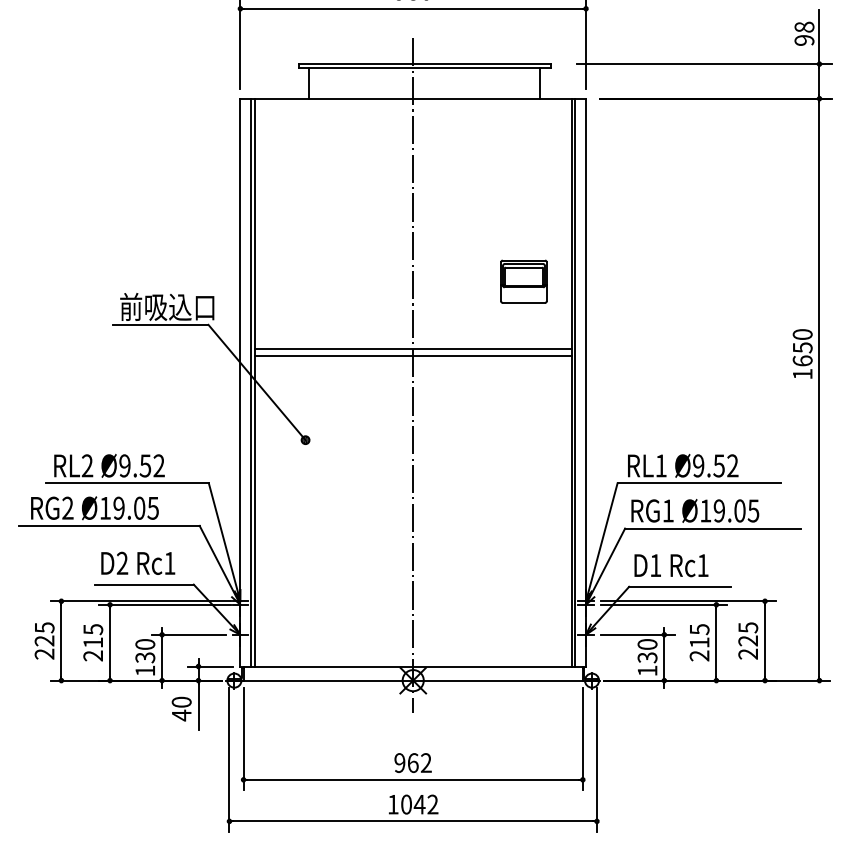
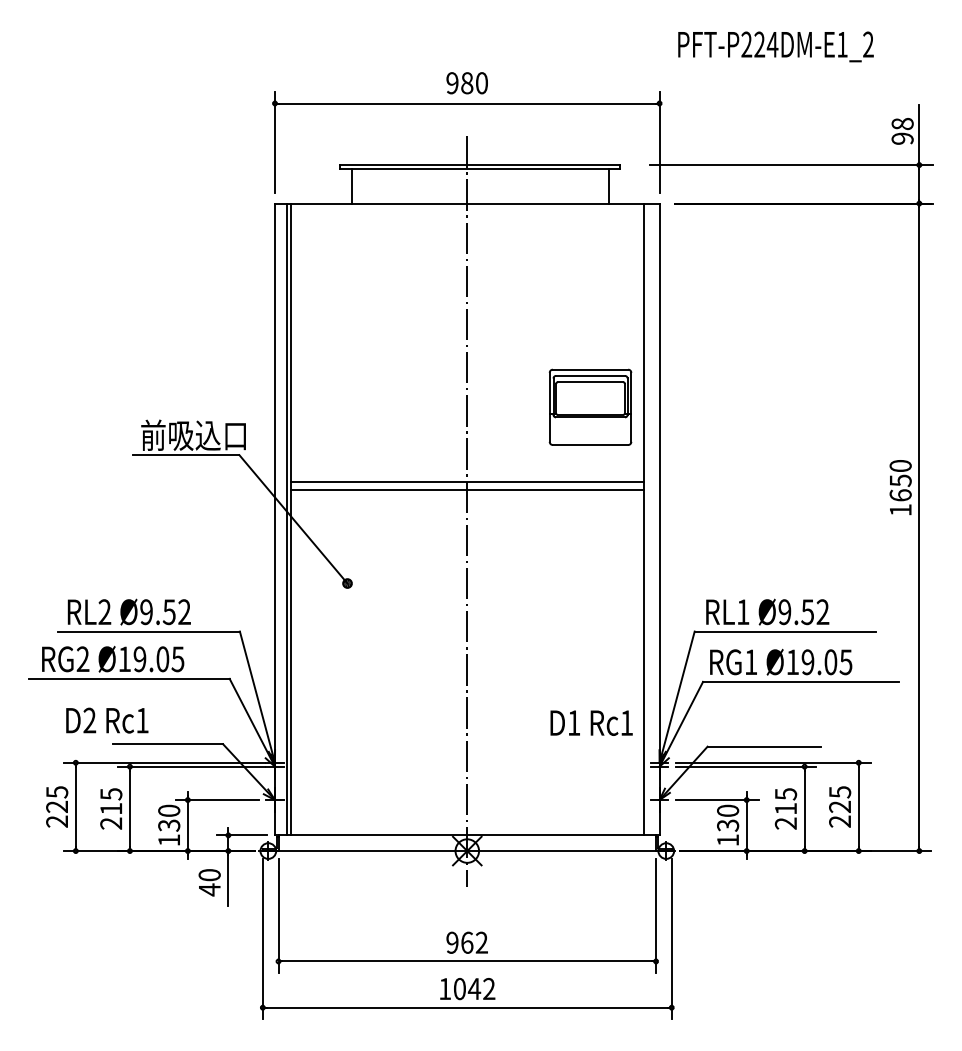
part: (523, 281) -> (590, 406), size x1.6
line: (575, 382) -> (647, 519), removed
text: (138, 563) -> (107, 720), moved
text: (671, 565) -> (591, 722), moved

